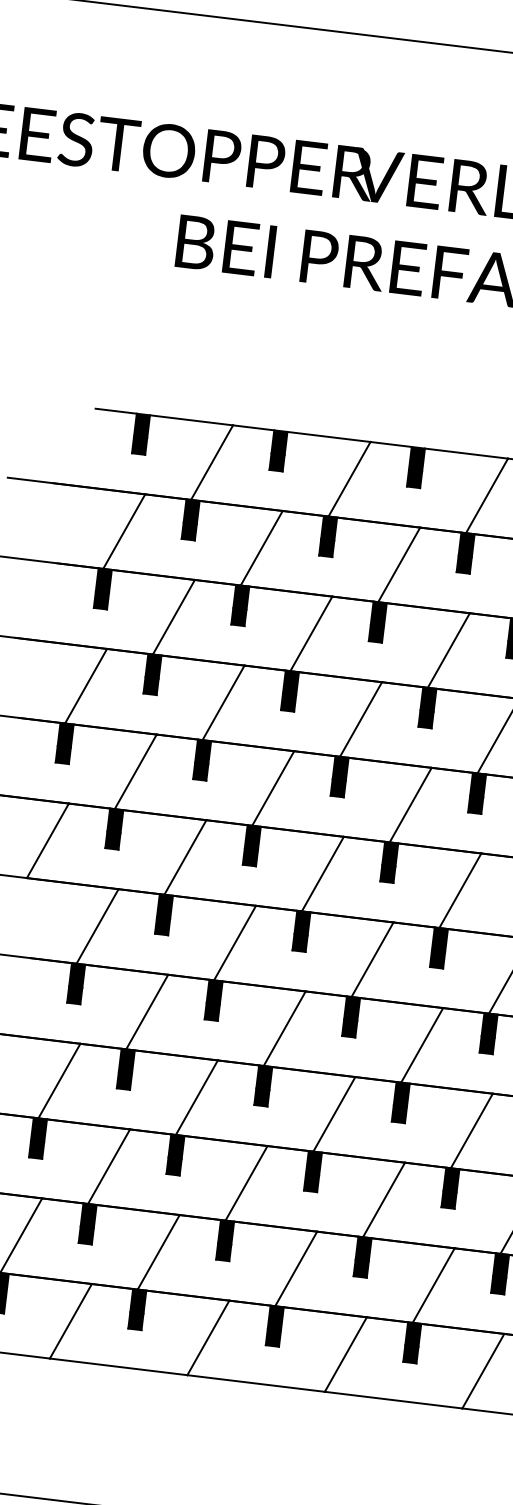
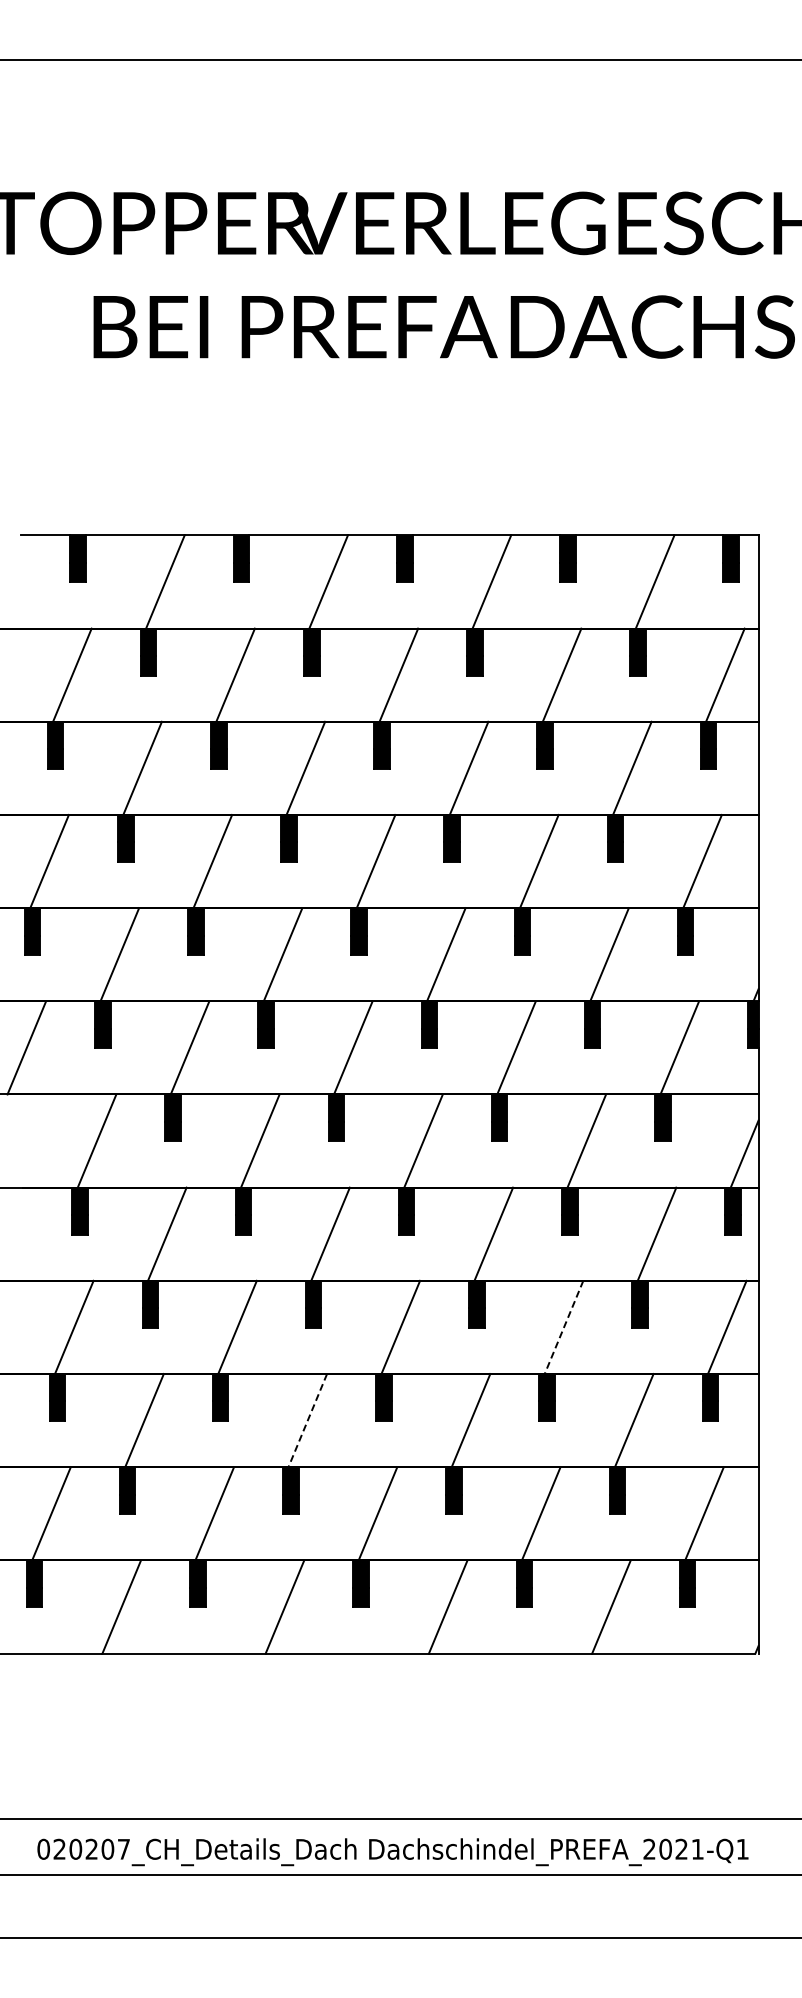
line: (471, 1130) -> (563, 1327), solid -> dashed
line: (246, 1184) -> (307, 1421), solid -> dashed

